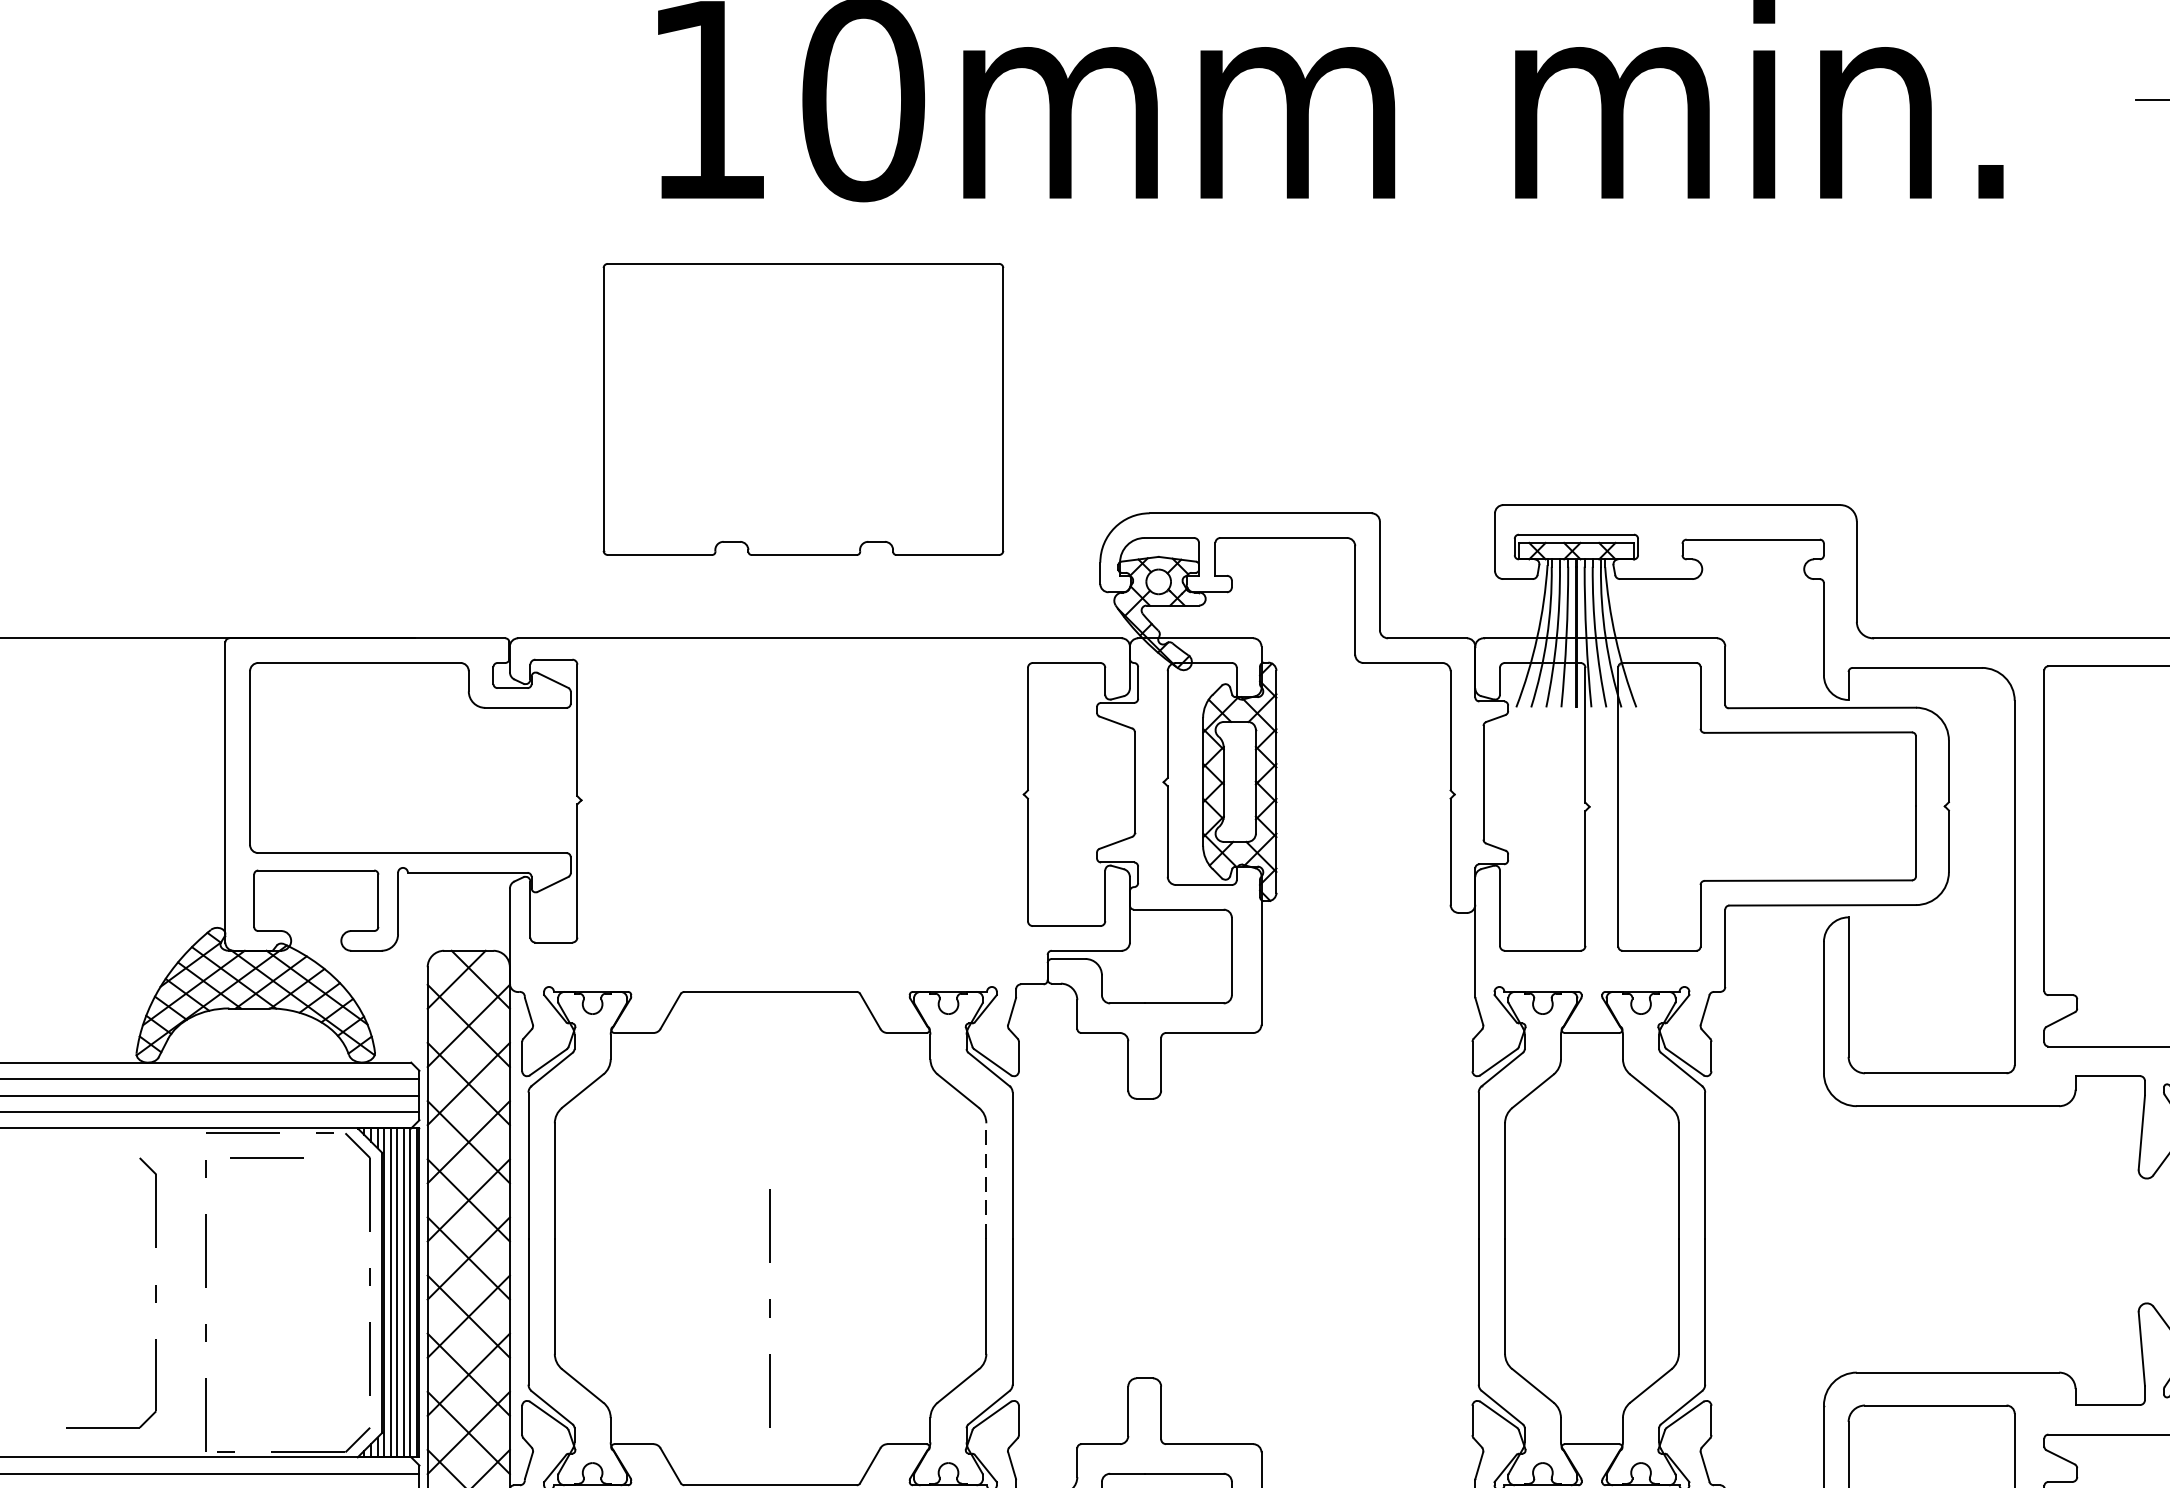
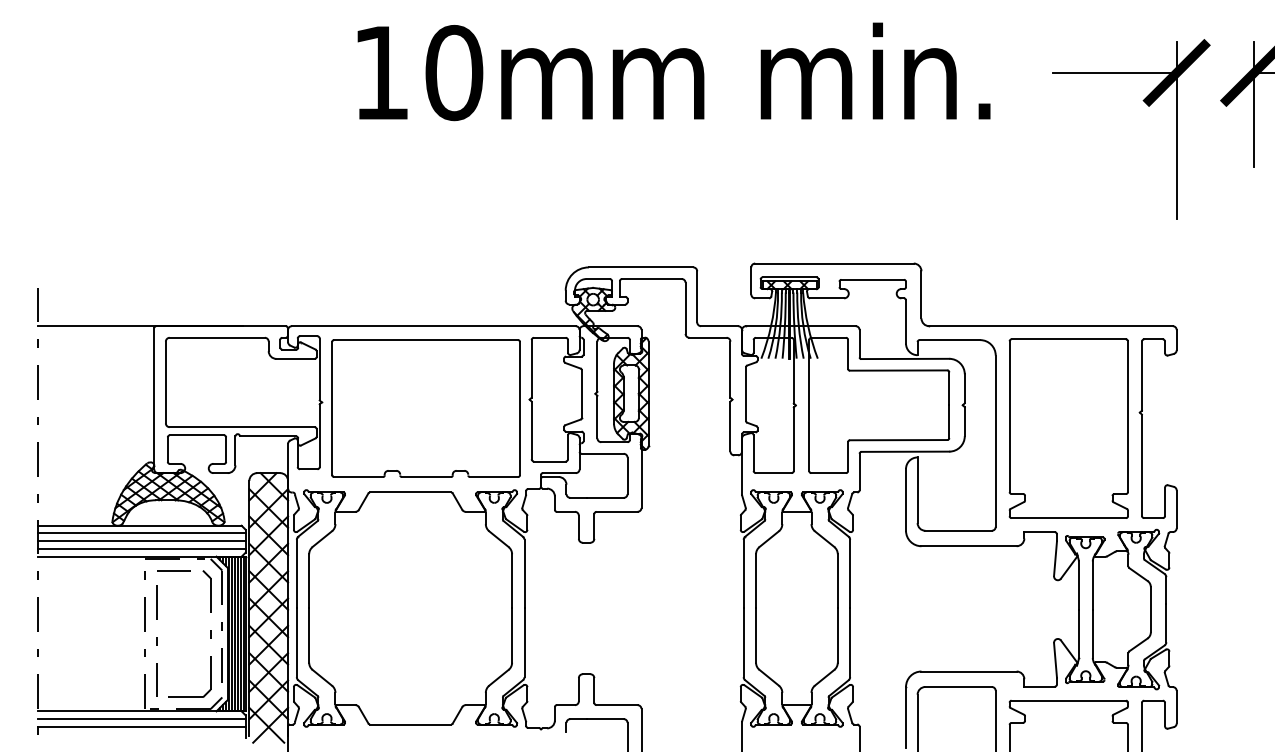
part: (802, 409) -> (425, 408), moved
line: (987, 1179) -> (512, 580), dashed -> solid
part: (155, 1291) -> (210, 633), moved
line: (770, 1306) -> (156, 640), moved

